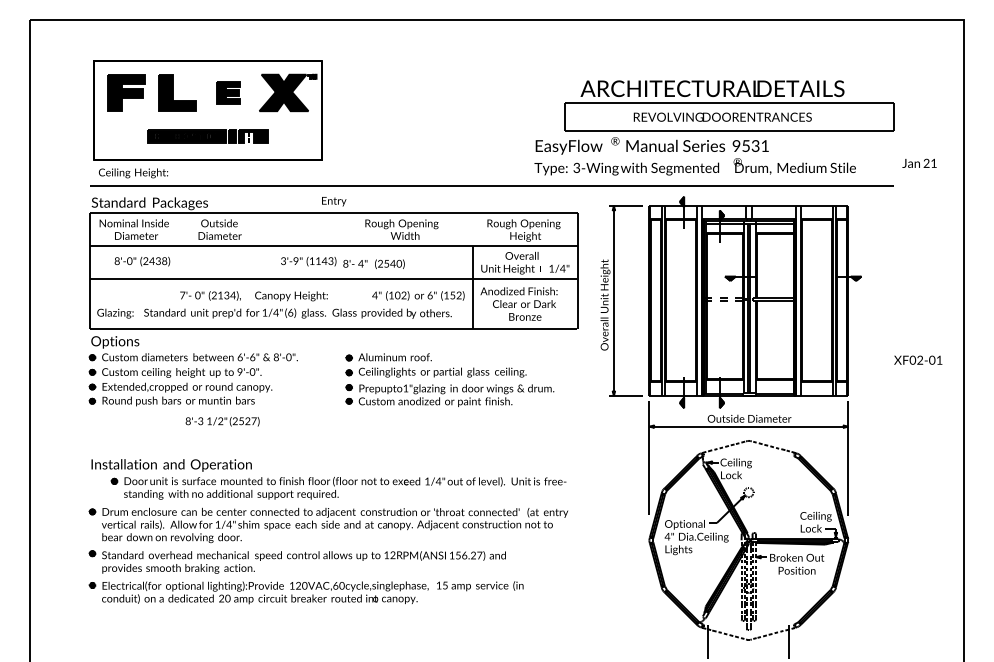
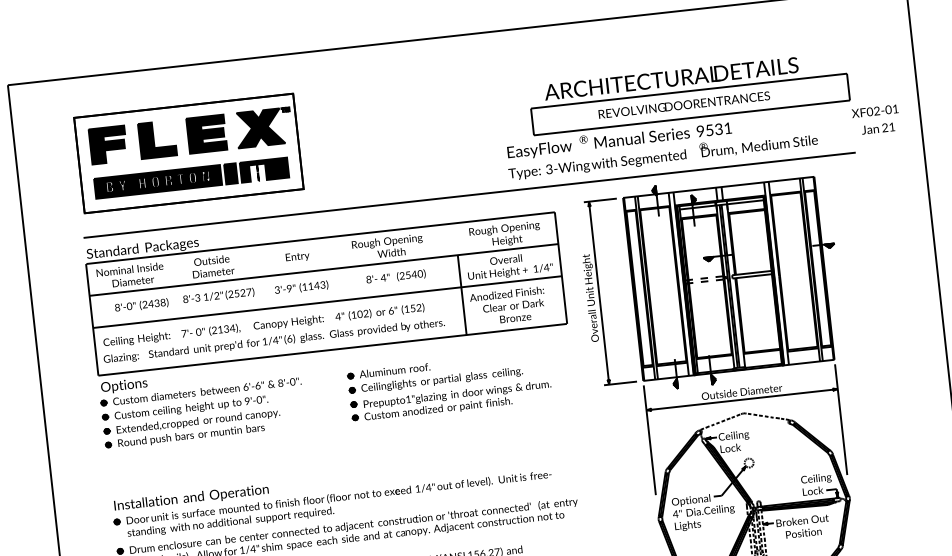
part: (228, 92) -> (206, 133), size x1.67
part: (207, 136) -> (191, 178), size x1.67
text: (133, 173) -> (136, 339), moved
text: (334, 201) -> (298, 256), moved
text: (373, 263) -> (395, 276), moved
text: (418, 295) -> (379, 312), moved
text: (918, 359) -> (875, 110), moved
text: (222, 421) -> (218, 295), moved
part: (338, 488) -> (333, 505), moved

